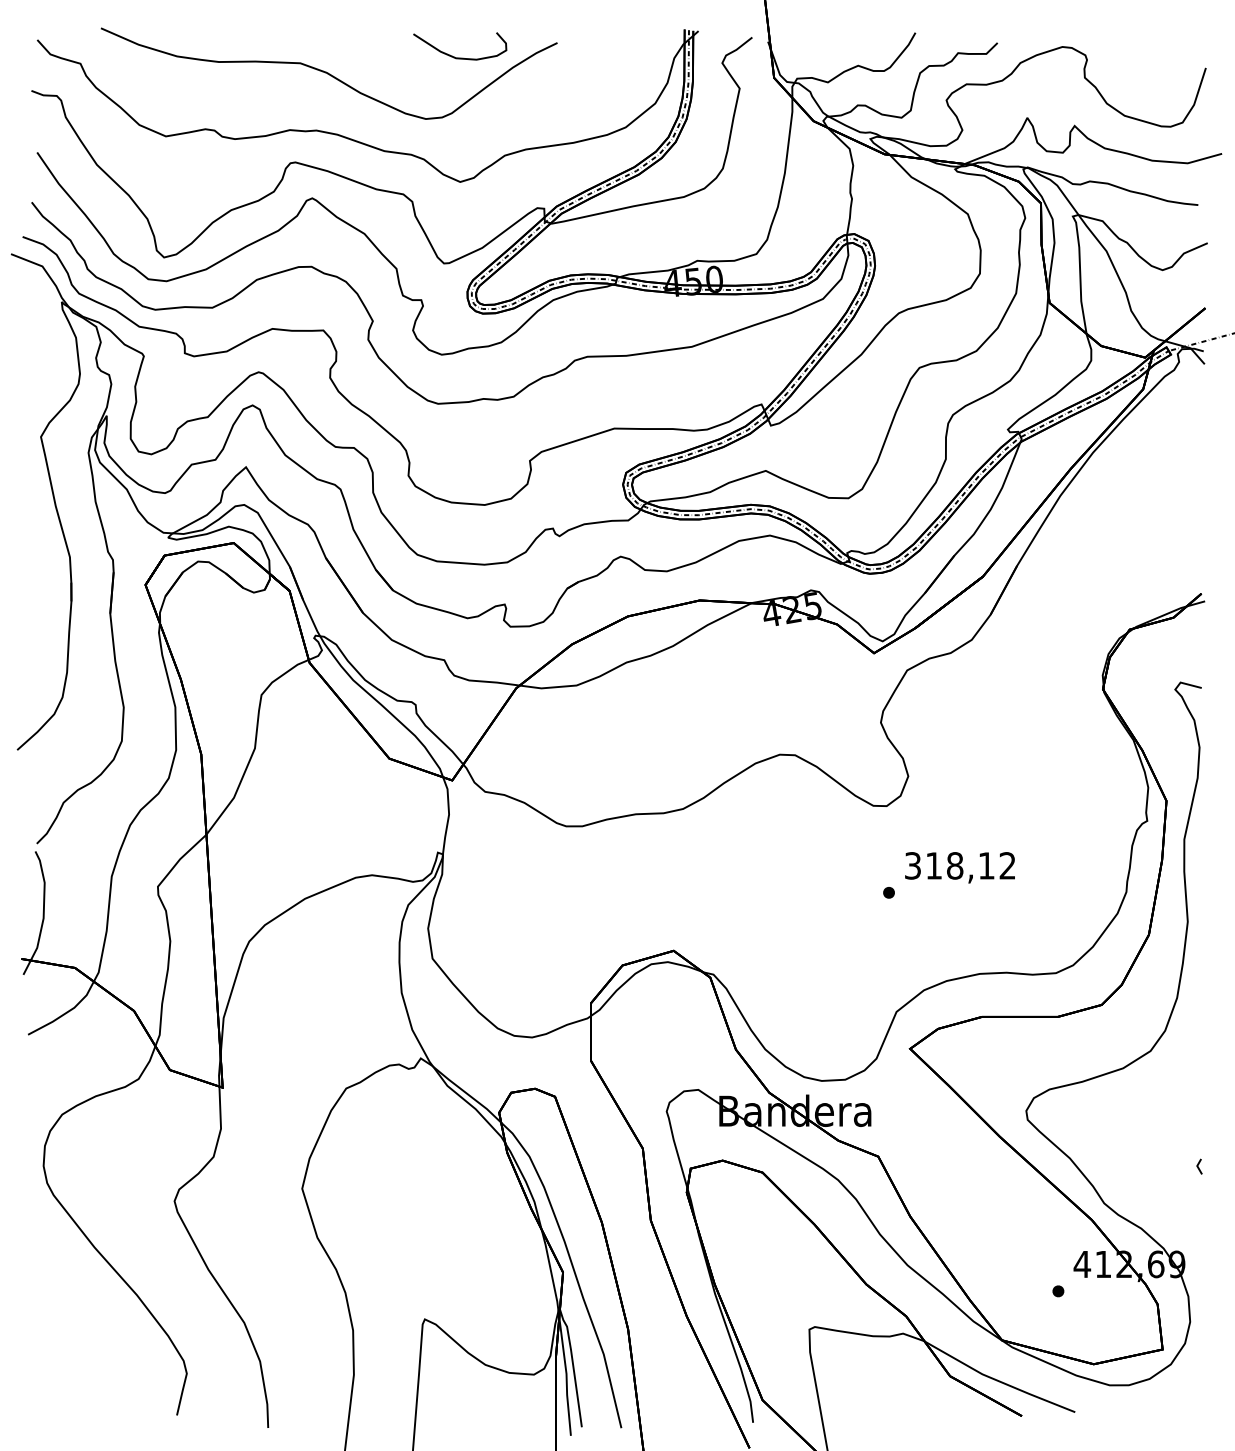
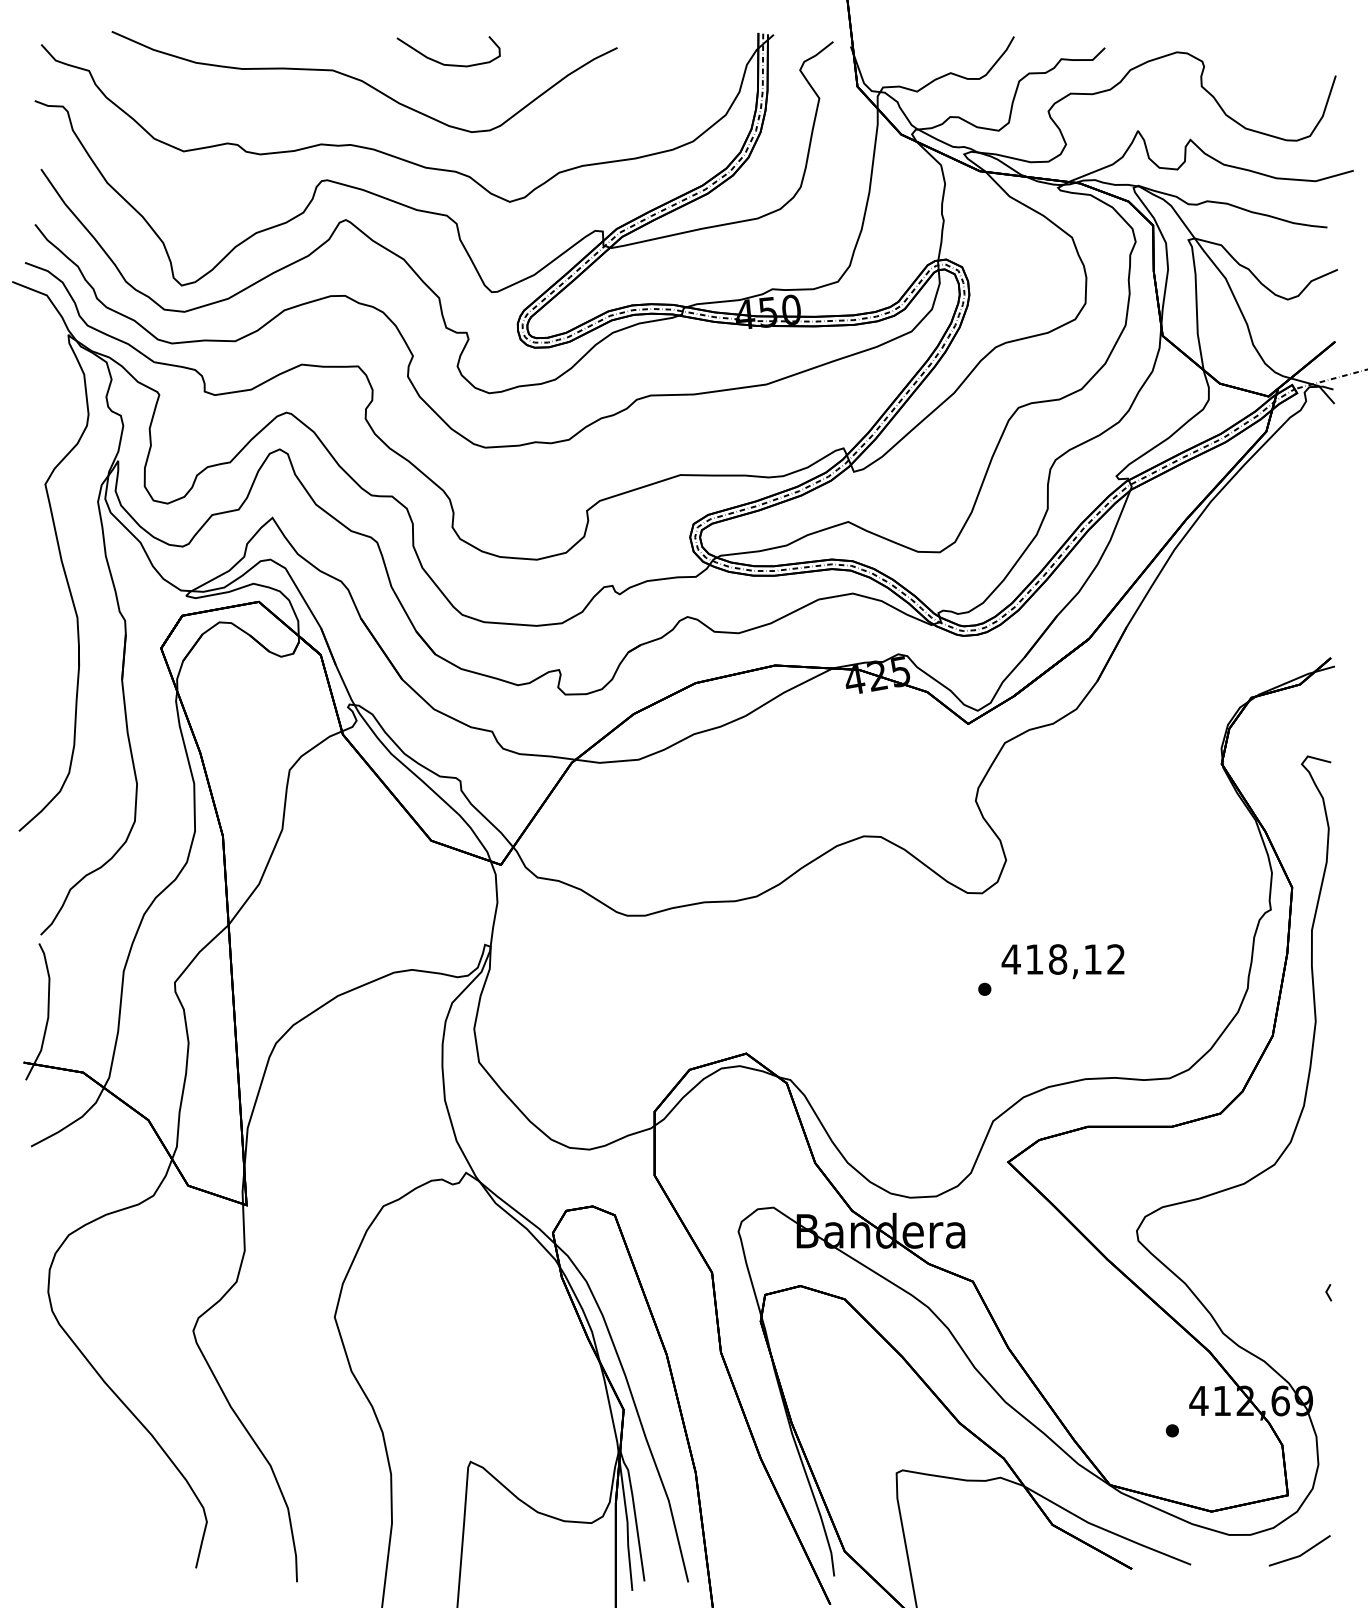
curve: (455, 57) -> (443, 63), moved
text: (912, 865) -> (1010, 959), 318,12 -> 418,12
line: (1174, 1402) -> (1301, 1553), added

